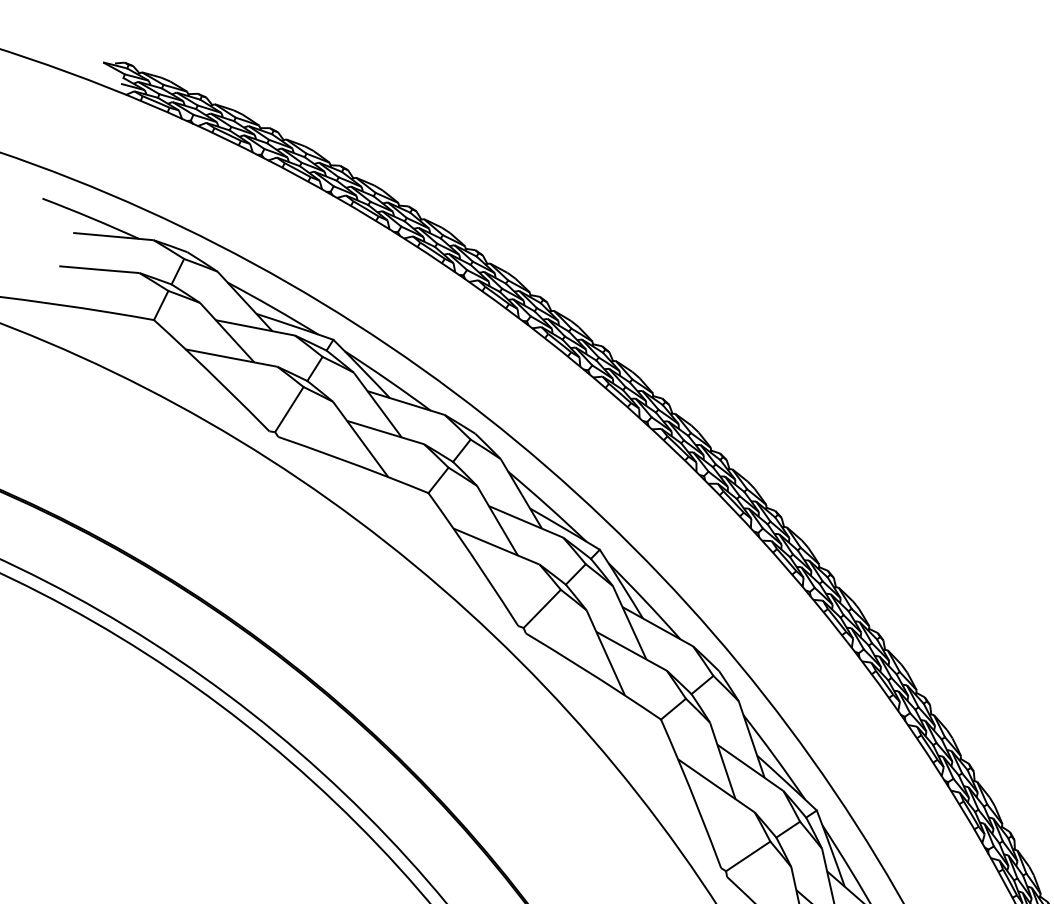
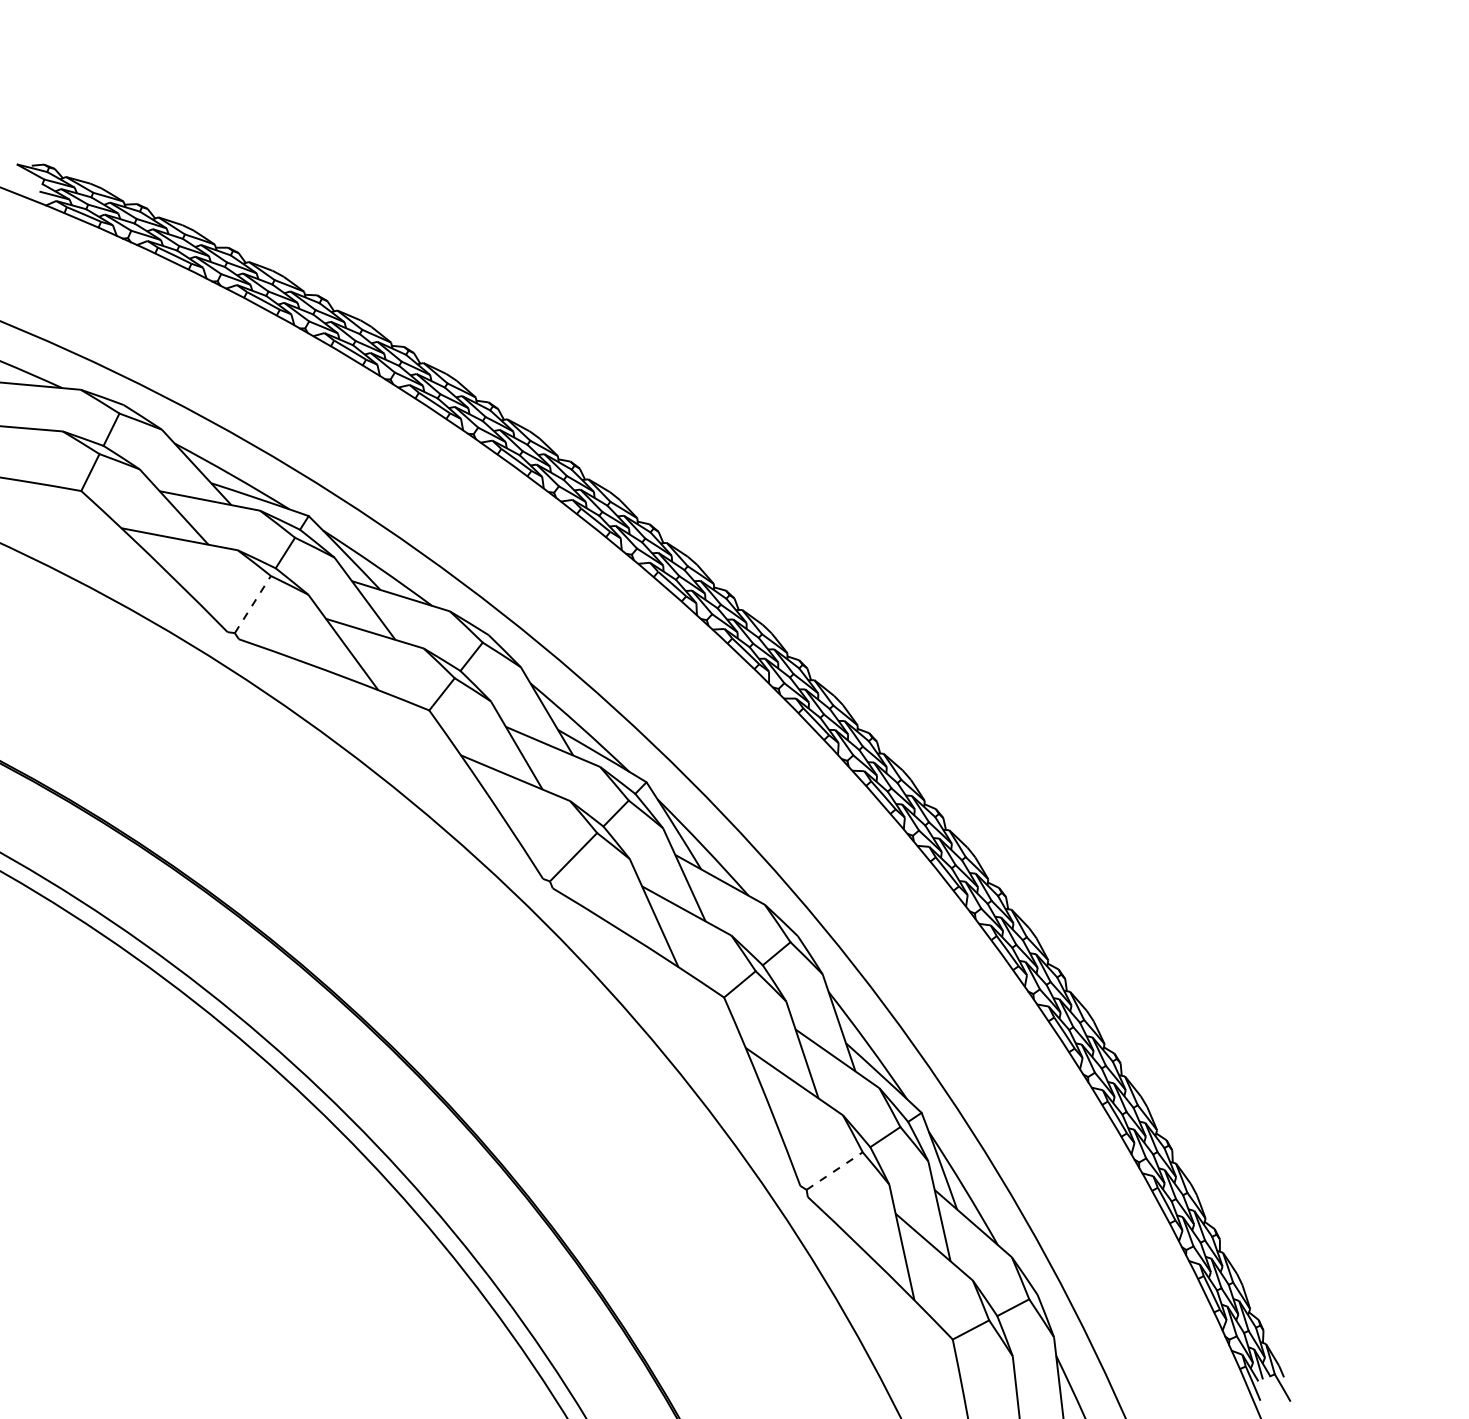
line: (289, 409) -> (252, 604), solid -> dashed
line: (748, 856) -> (834, 1171), solid -> dashed

